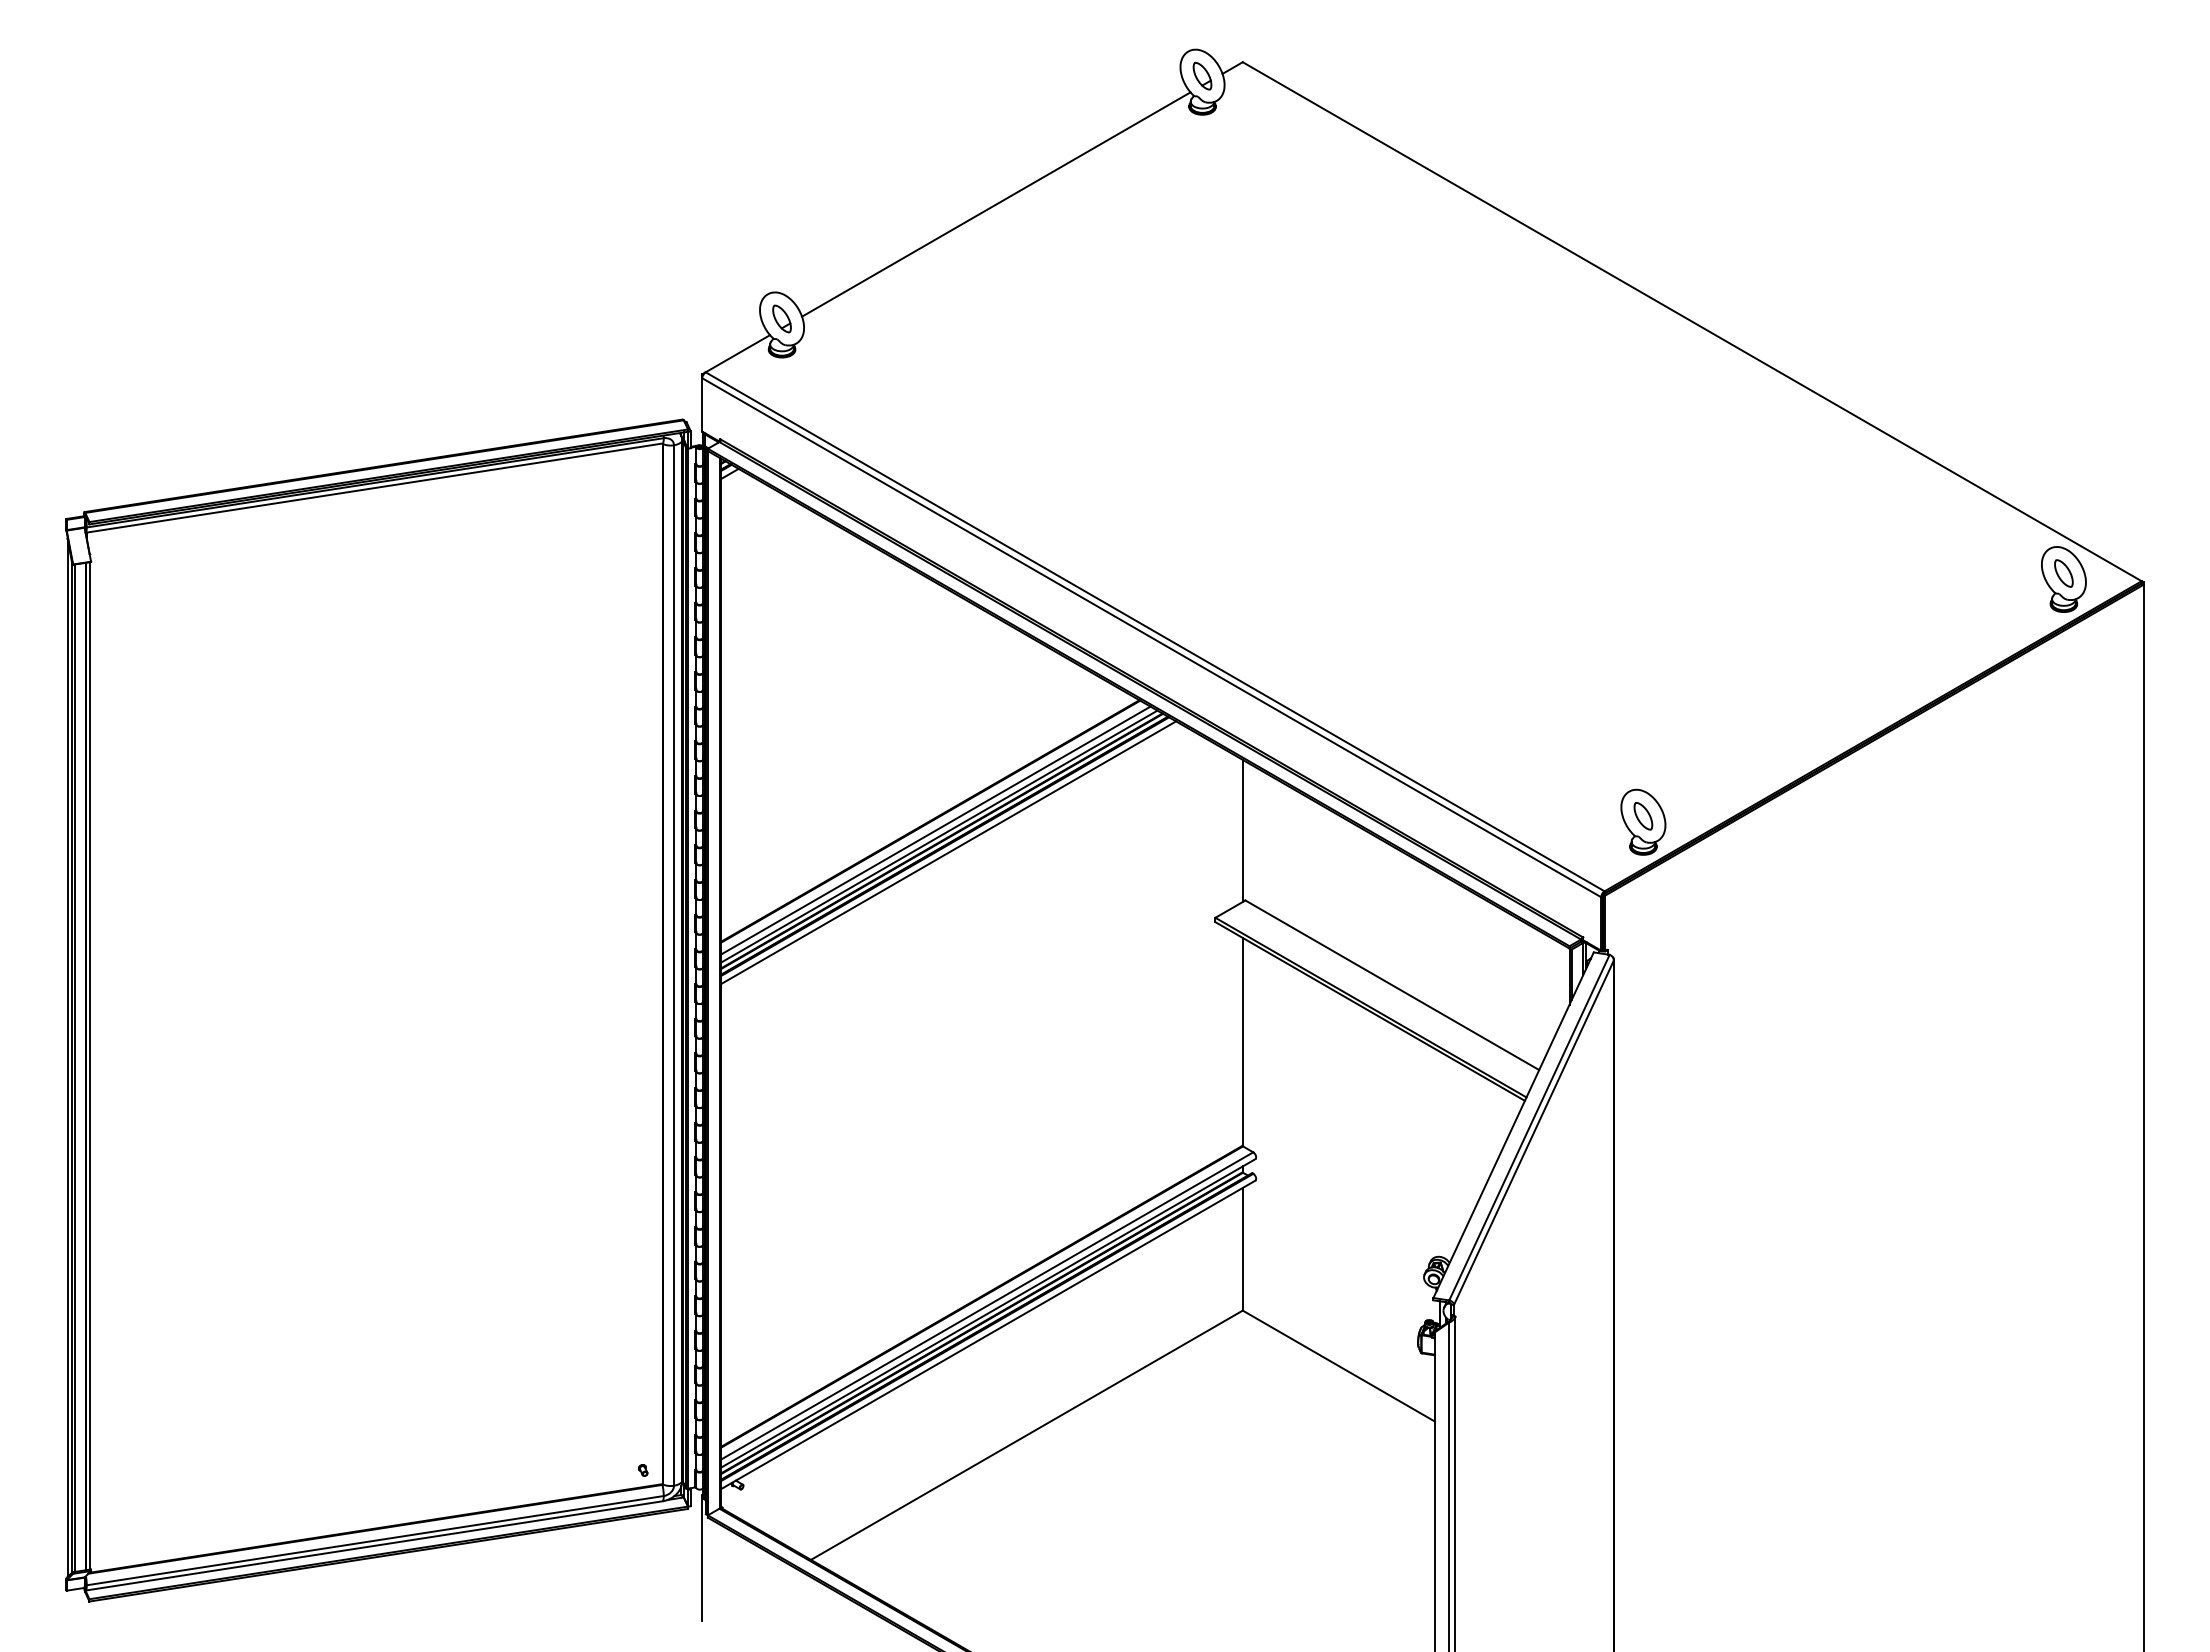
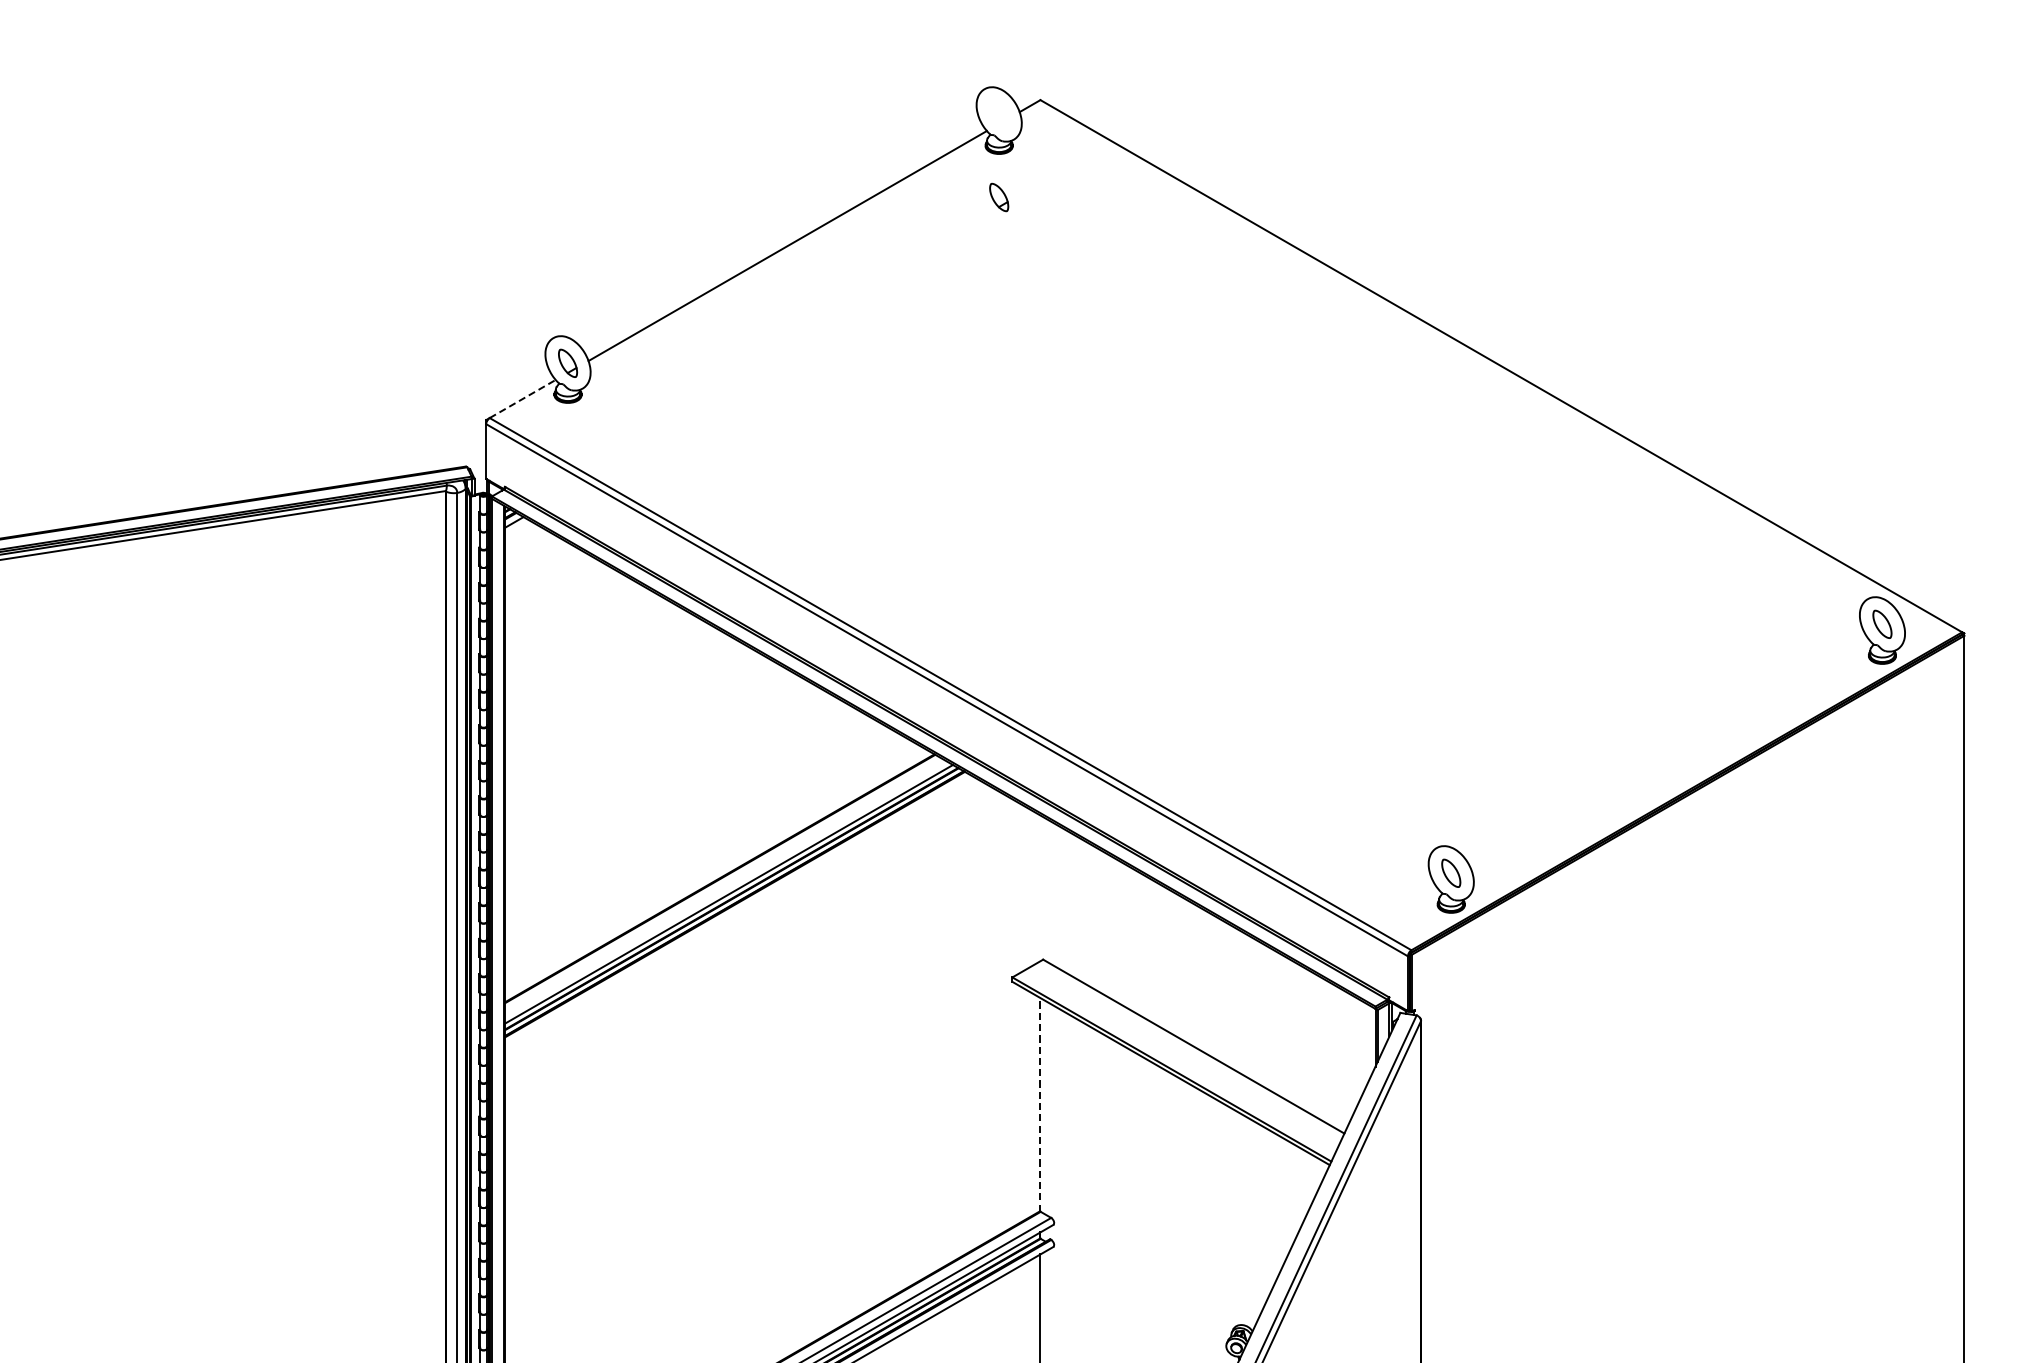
part: (1202, 76) -> (999, 197), moved
line: (738, 353) -> (523, 398), solid -> dashed
line: (935, 830) -> (725, 887), removed
line: (1242, 830) -> (1040, 887), removed
line: (948, 852) -> (738, 910), removed
line: (1242, 1041) -> (1040, 1104), solid -> dashed

